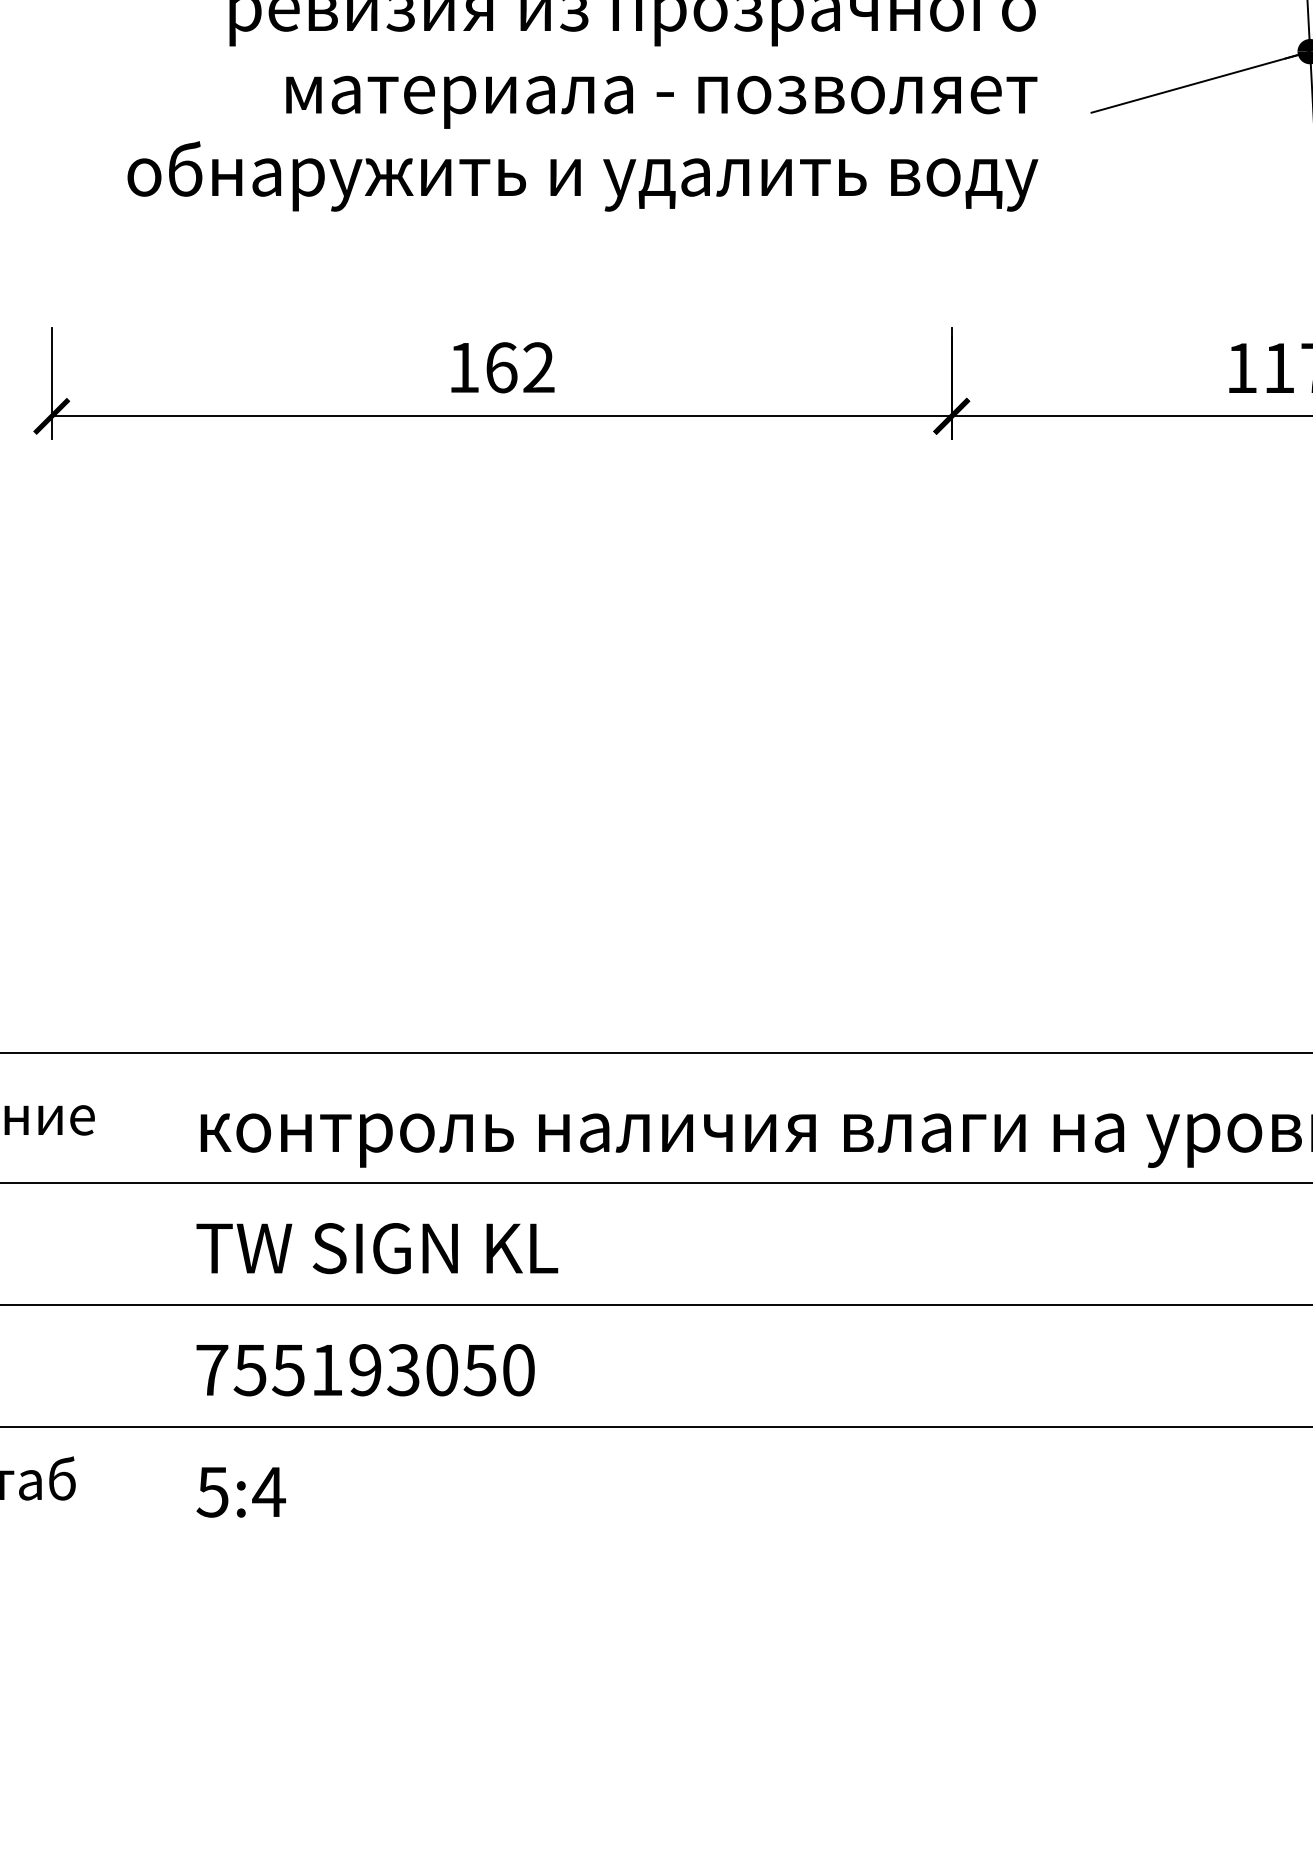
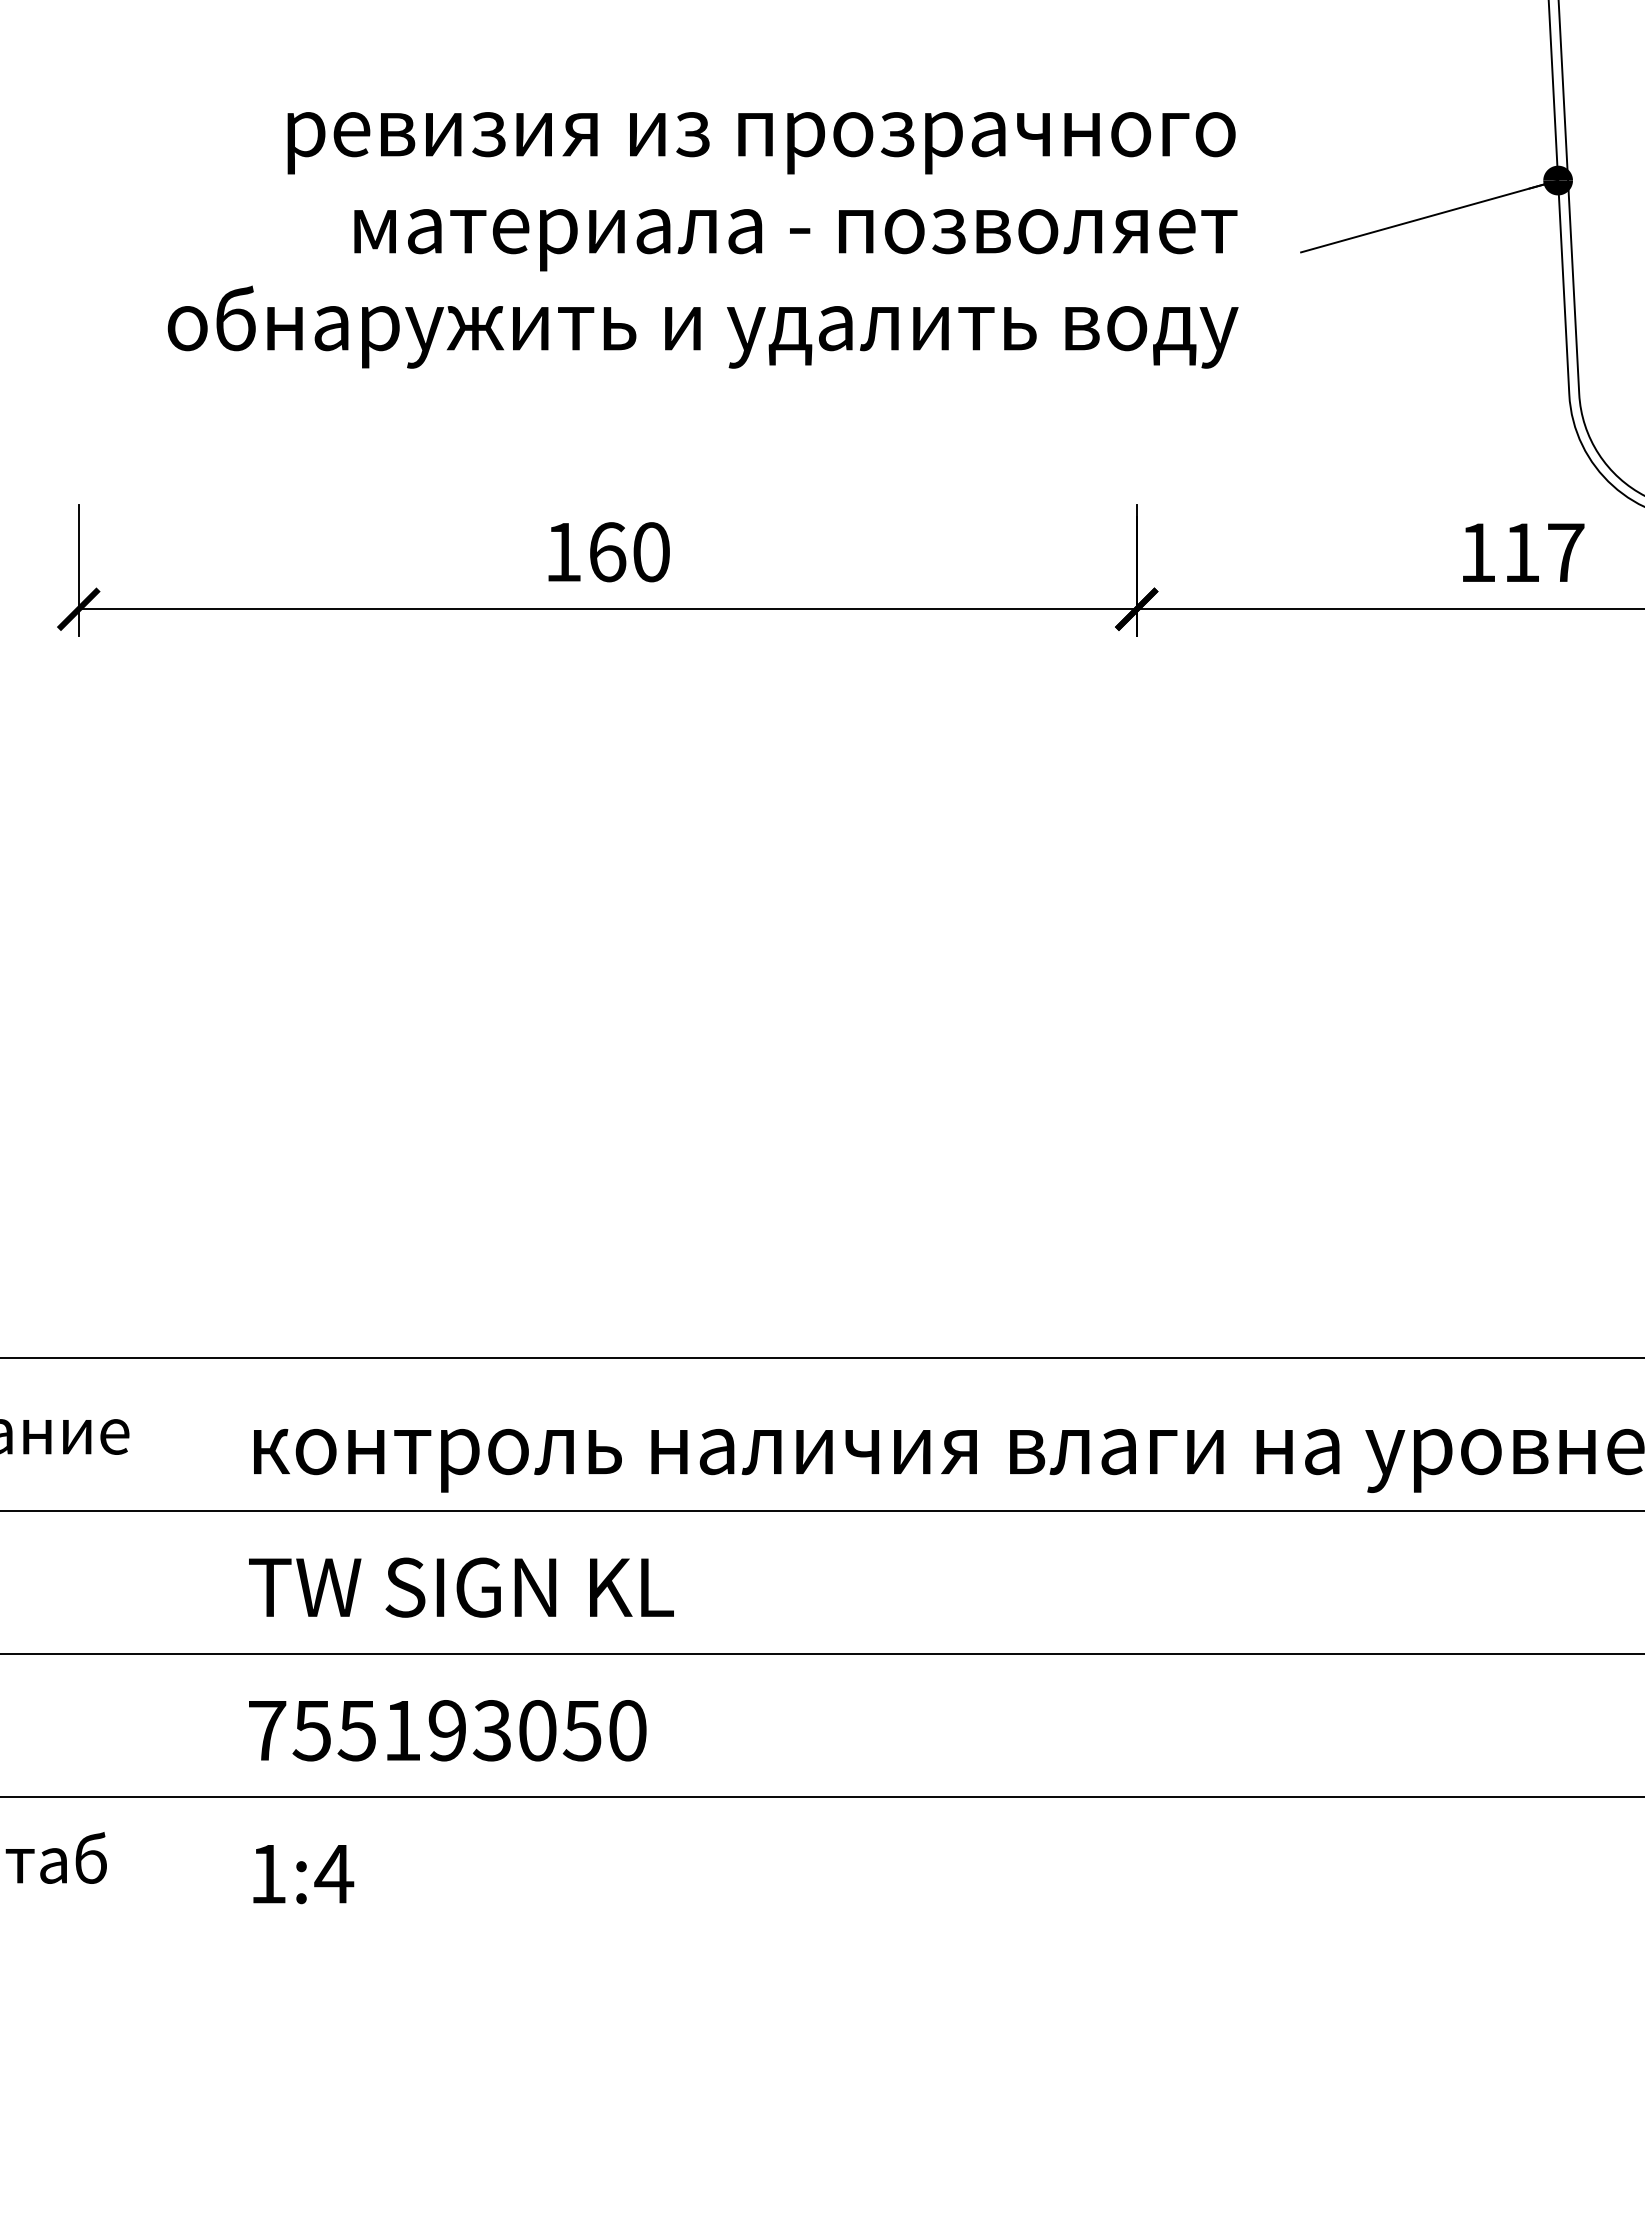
text: (538, 368) -> (651, 552), 162 -> 160
text: (212, 1492) -> (267, 1874), 5:4 -> 1:4

